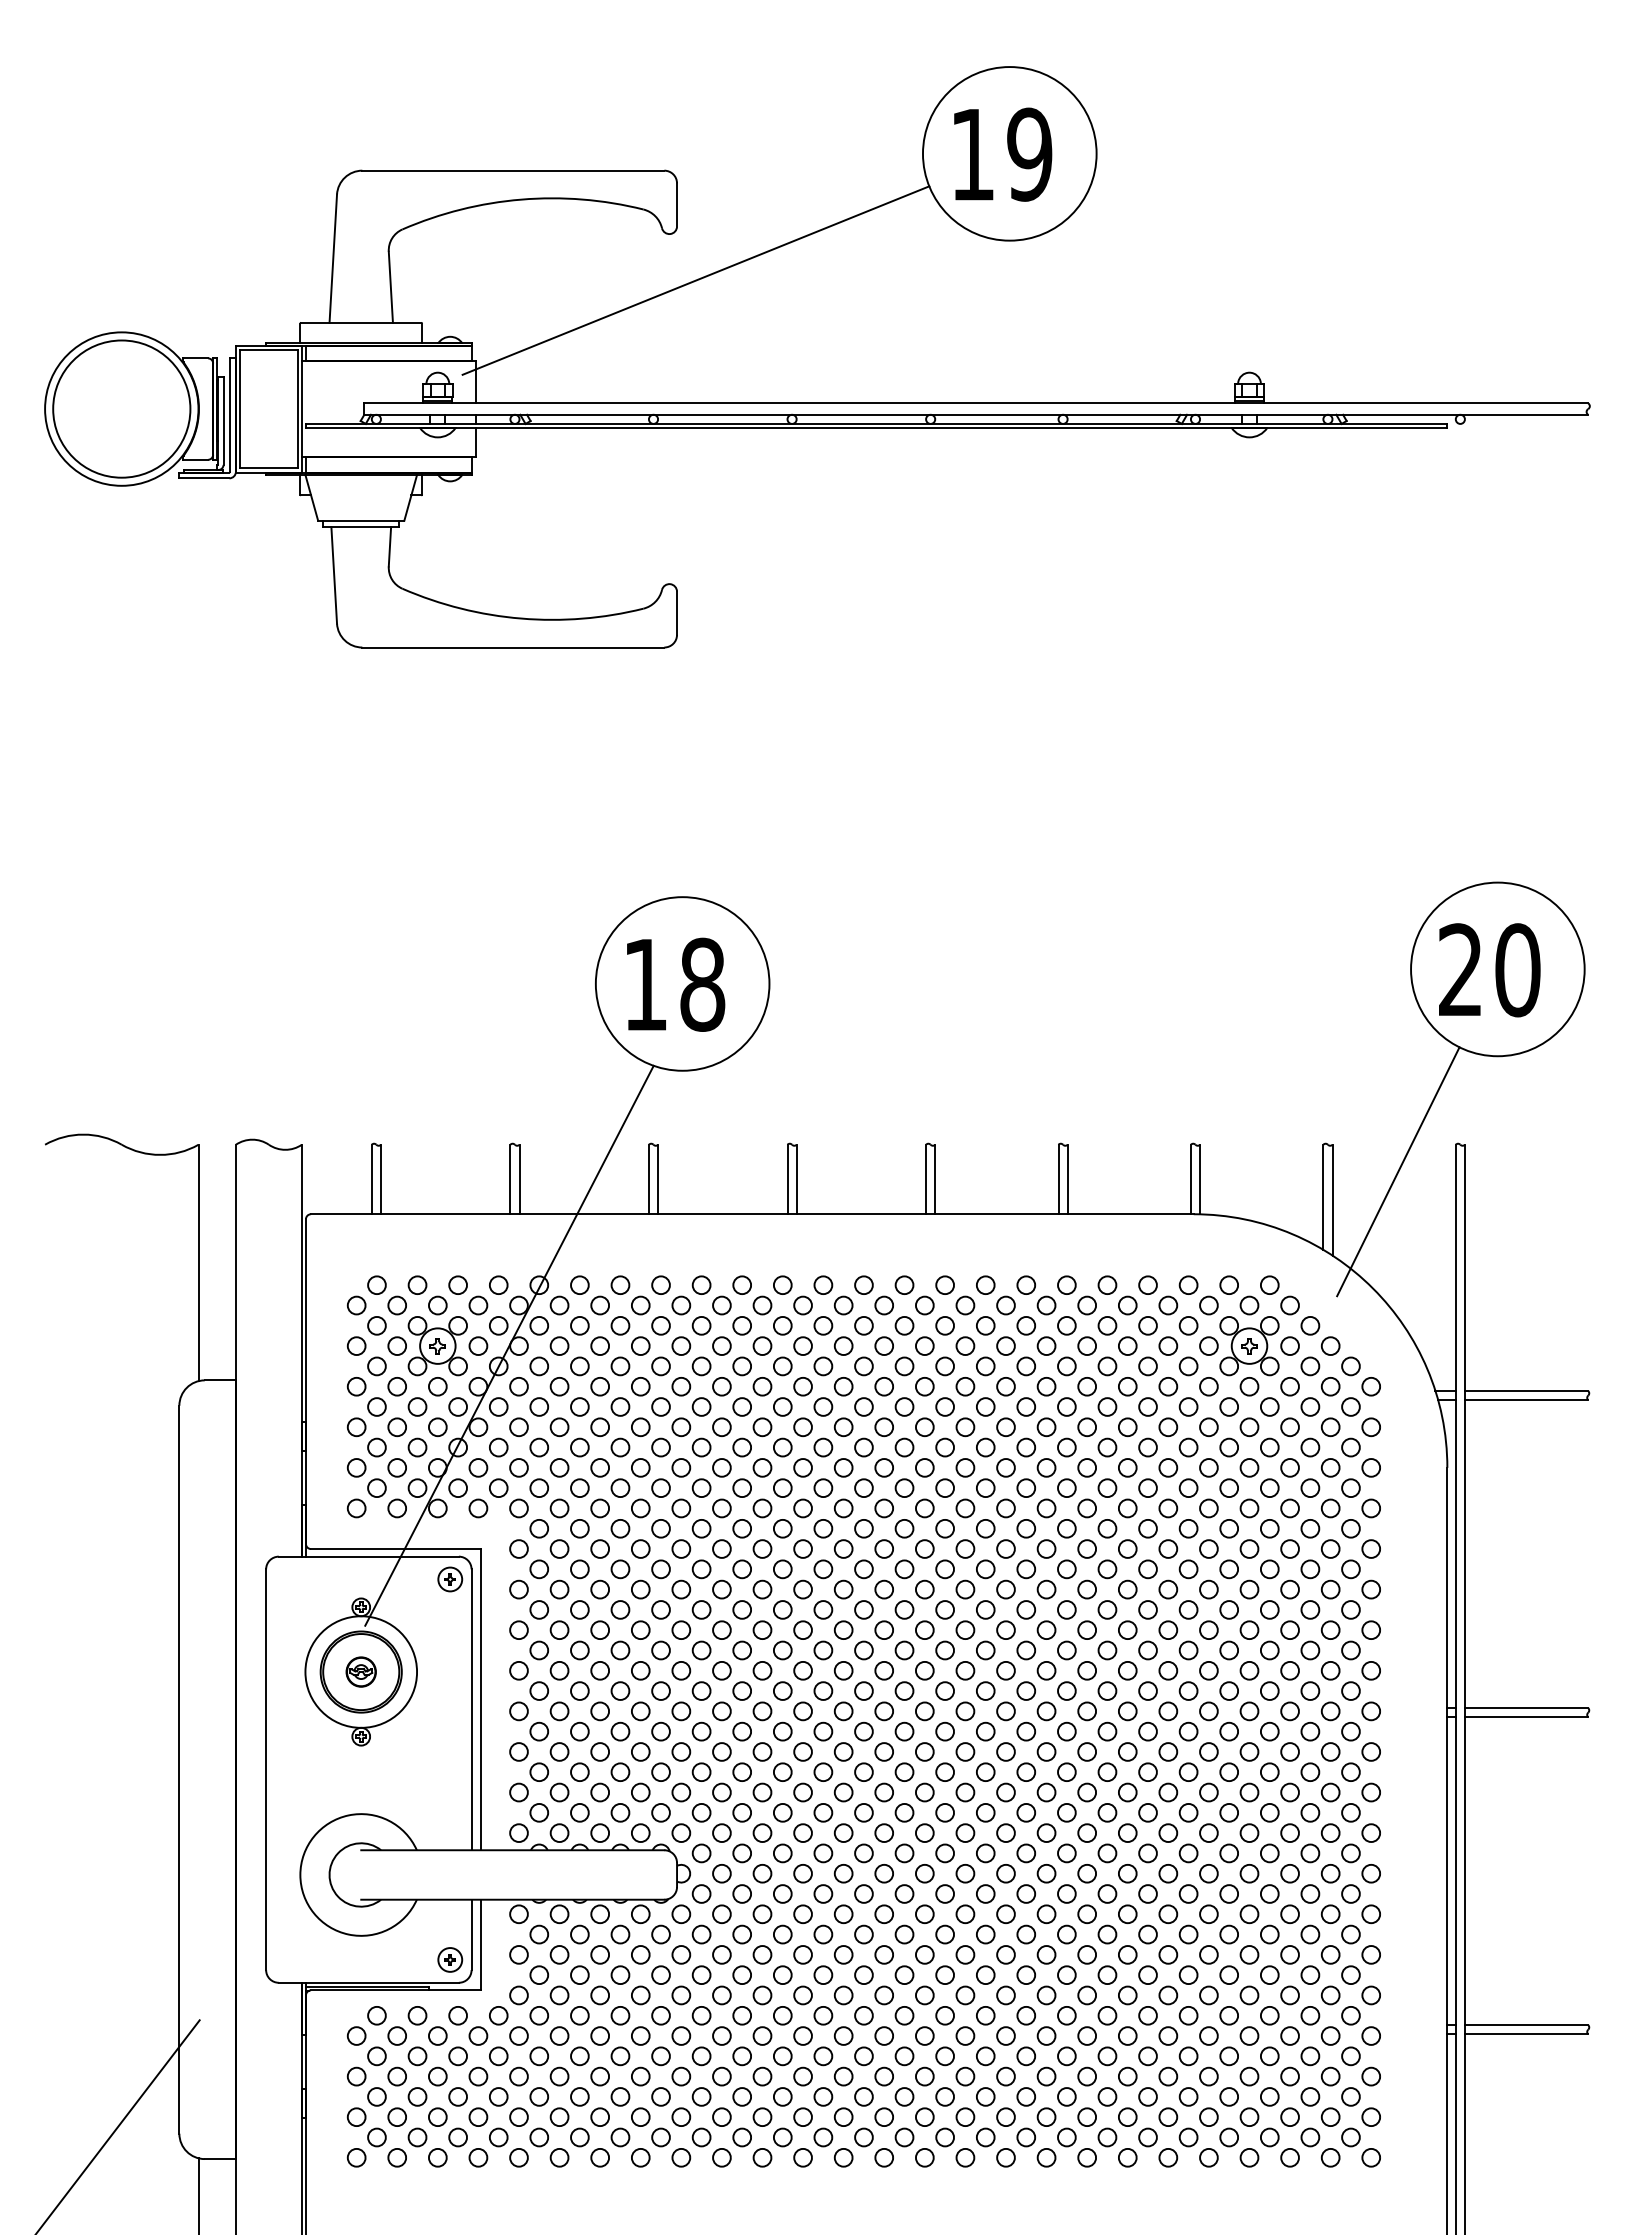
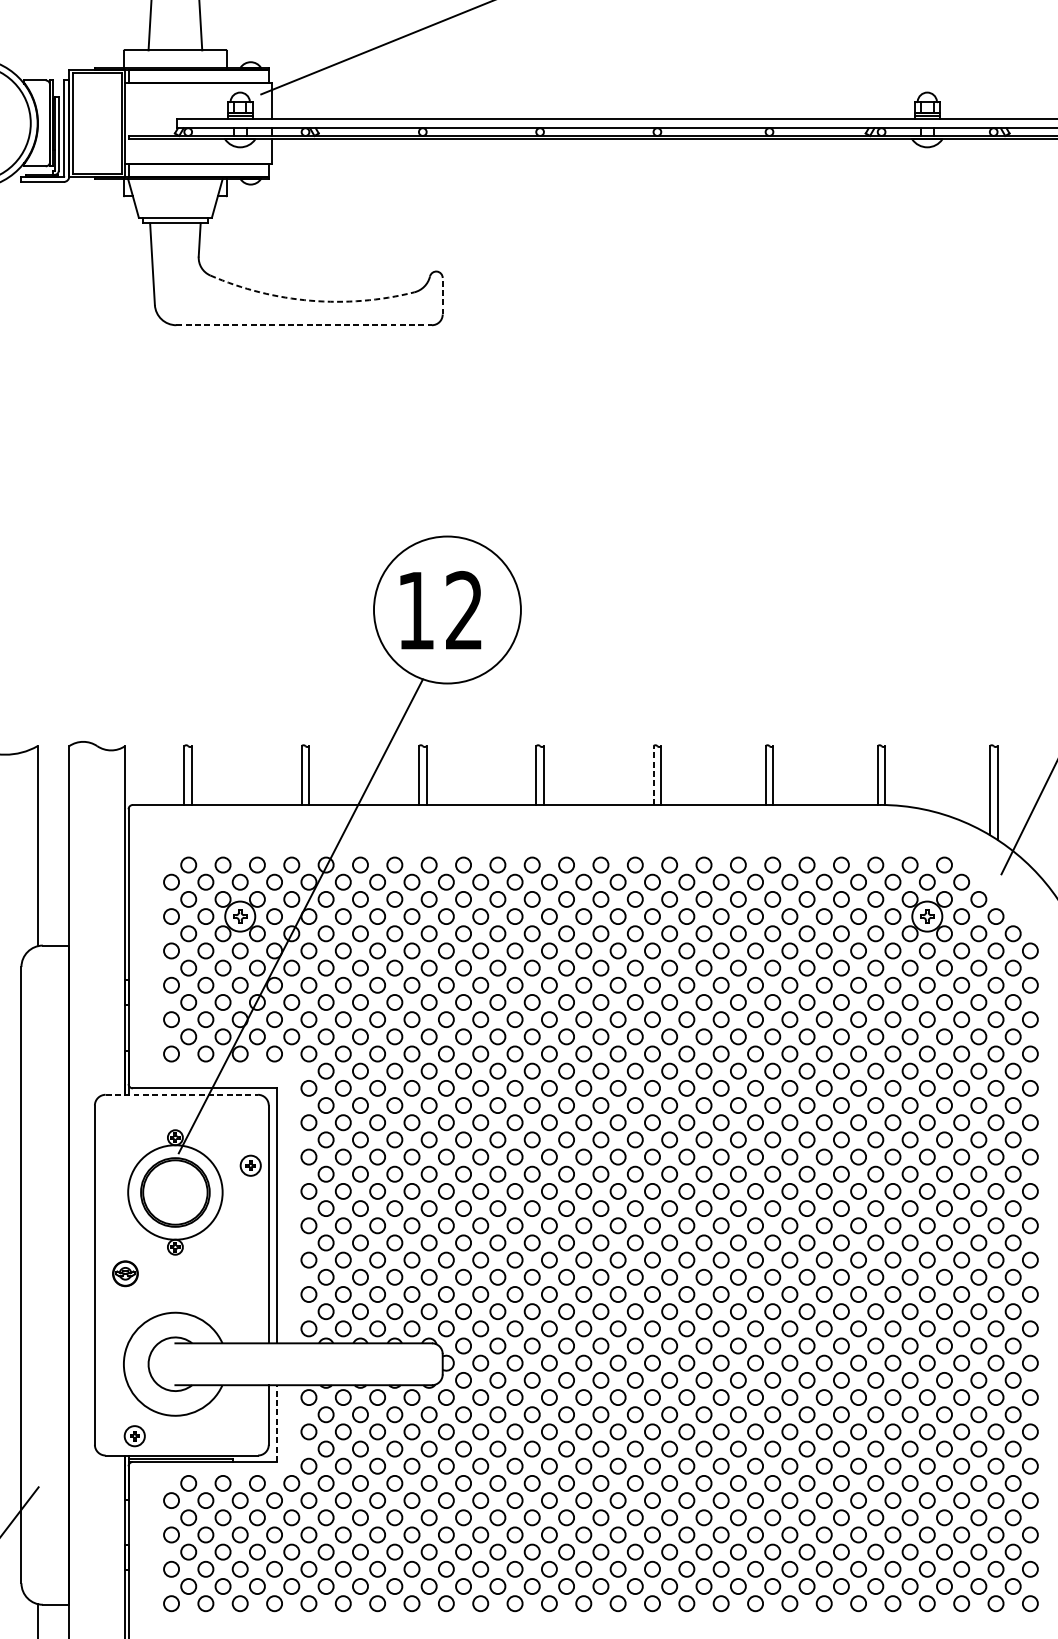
line: (677, 613) -> (443, 296), solid -> dashed
arc: (521, 618) -> (311, 300), solid -> dashed
line: (513, 647) -> (304, 325), solid -> dashed
text: (702, 984) -> (464, 610), 18 -> 12
line: (926, 1179) -> (653, 775), solid -> dashed
line: (369, 1556) -> (182, 1094), solid -> dashed
part: (450, 1579) -> (250, 1165), moved
part: (360, 1671) -> (124, 1273), moved
line: (480, 1944) -> (276, 1423), solid -> dashed
part: (450, 1959) -> (134, 1435), moved

